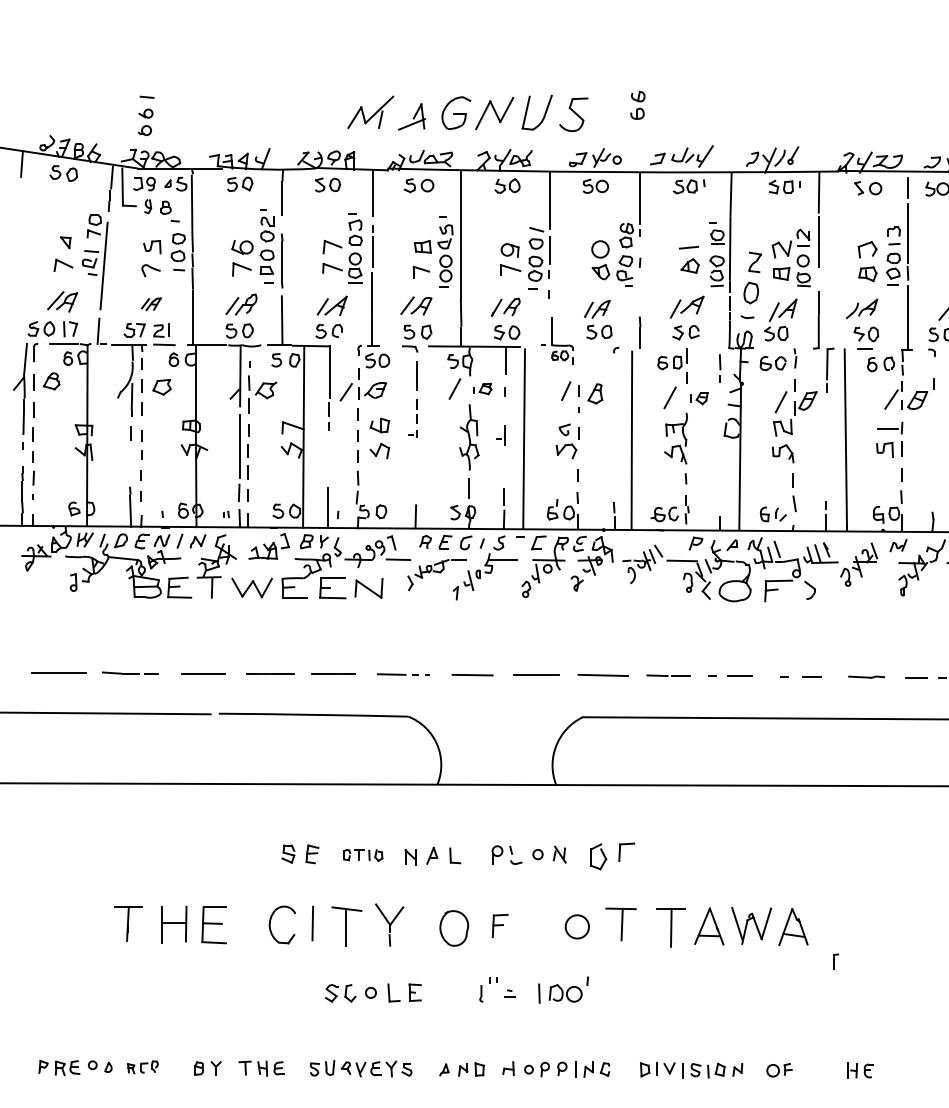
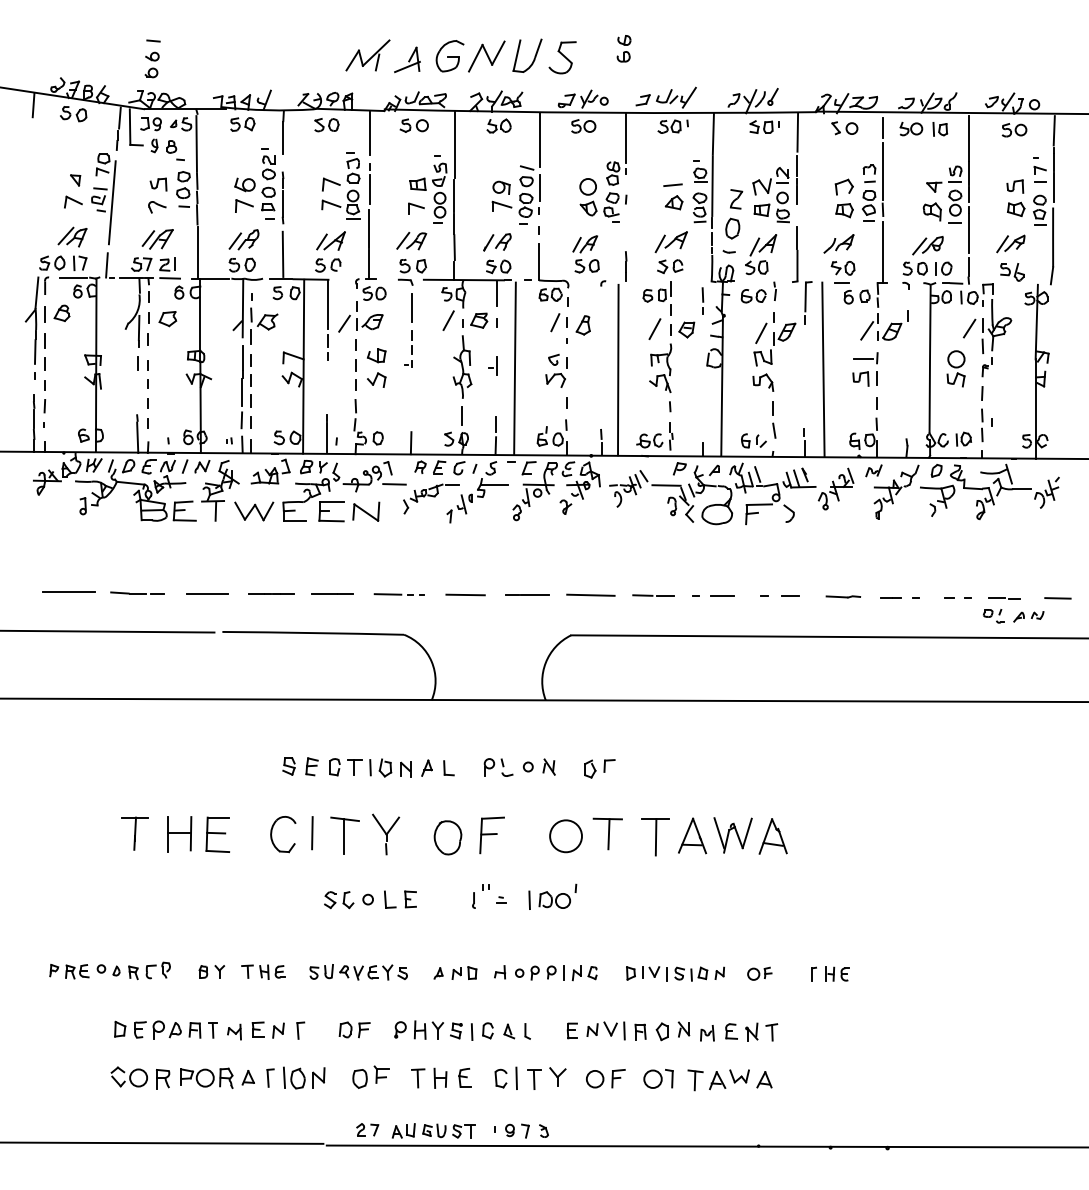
part: (151, 304) -> (157, 239), size x1.67
part: (556, 340) -> (546, 274), size x1.43
part: (482, 388) -> (475, 320), size x1.43
part: (698, 398) -> (682, 329), size x1.43
part: (362, 855) -> (360, 767), size x1.67
part: (612, 856) -> (599, 768), size x0.71
part: (499, 926) -> (491, 835), size x1.67
circle: (576, 927) -> (565, 836), size x1.43
part: (835, 960) -> (813, 973), moved
part: (142, 1066) -> (149, 970), size x1.43

